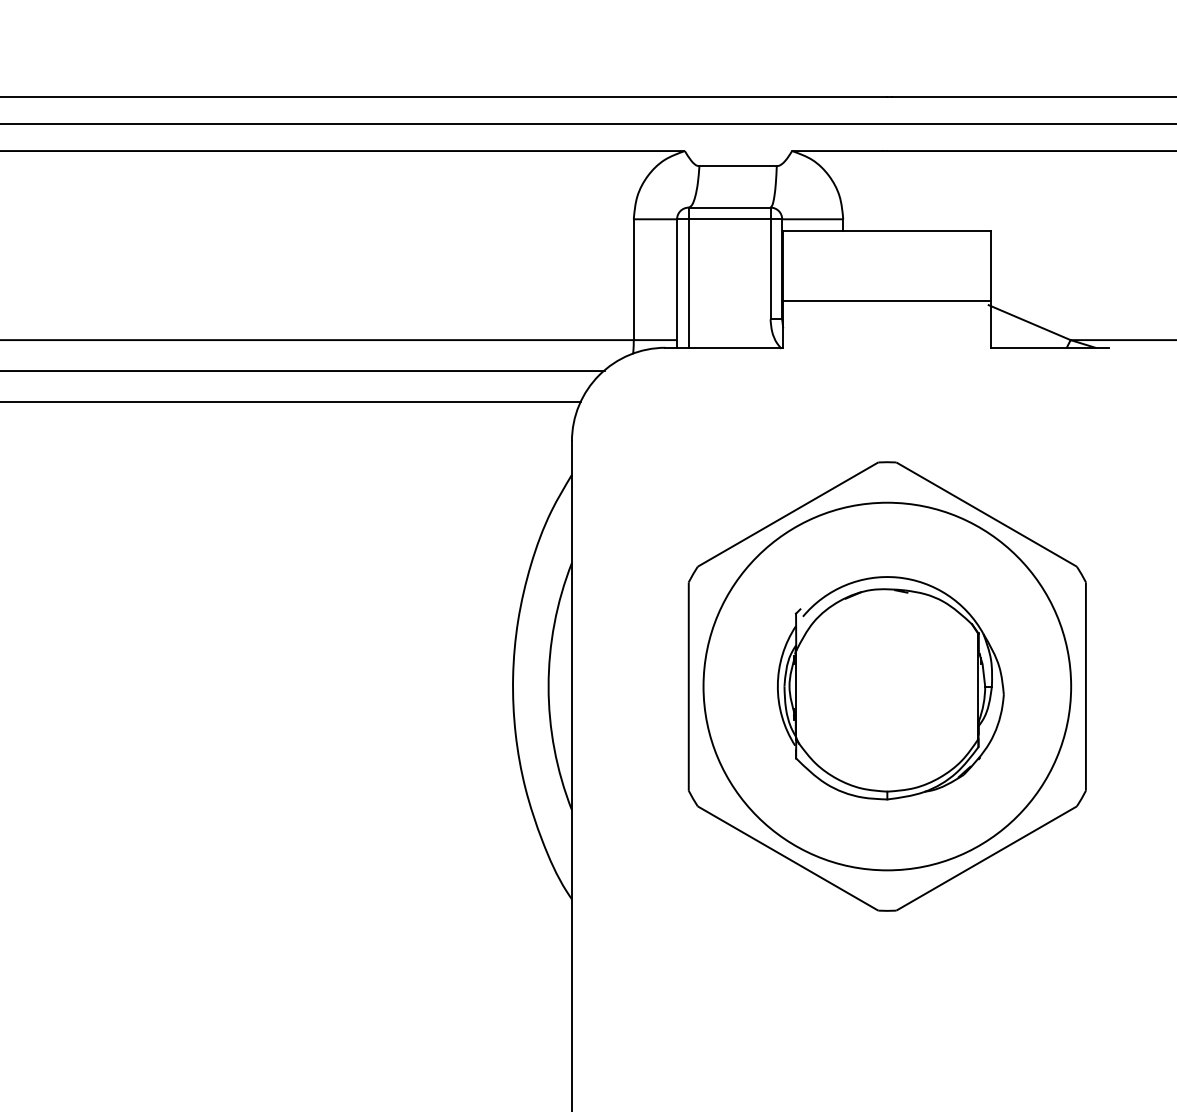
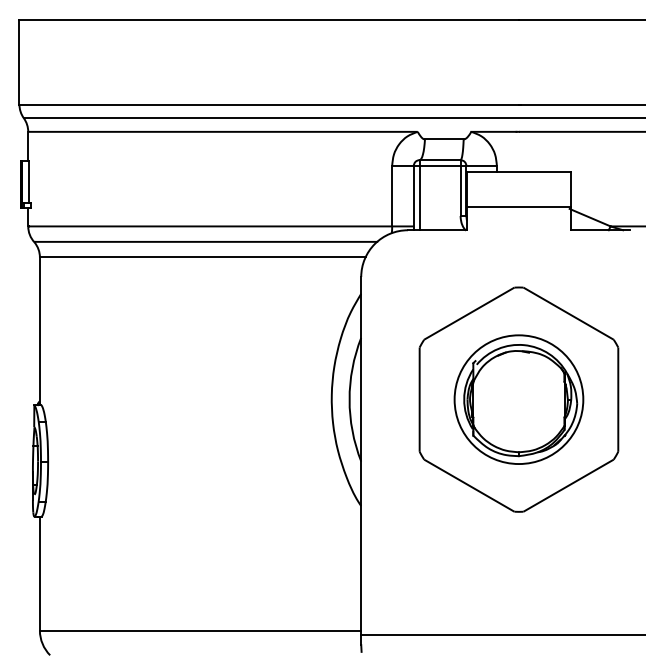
circle: (886, 686) -> (518, 399), size x0.7

